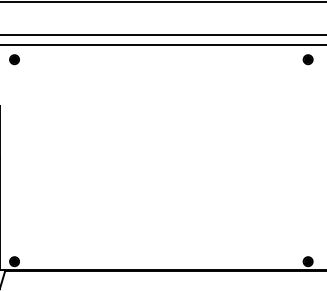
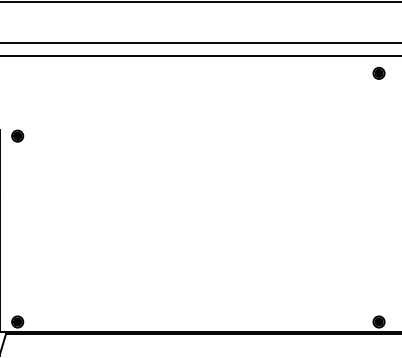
part: (14, 59) -> (17, 135), moved

